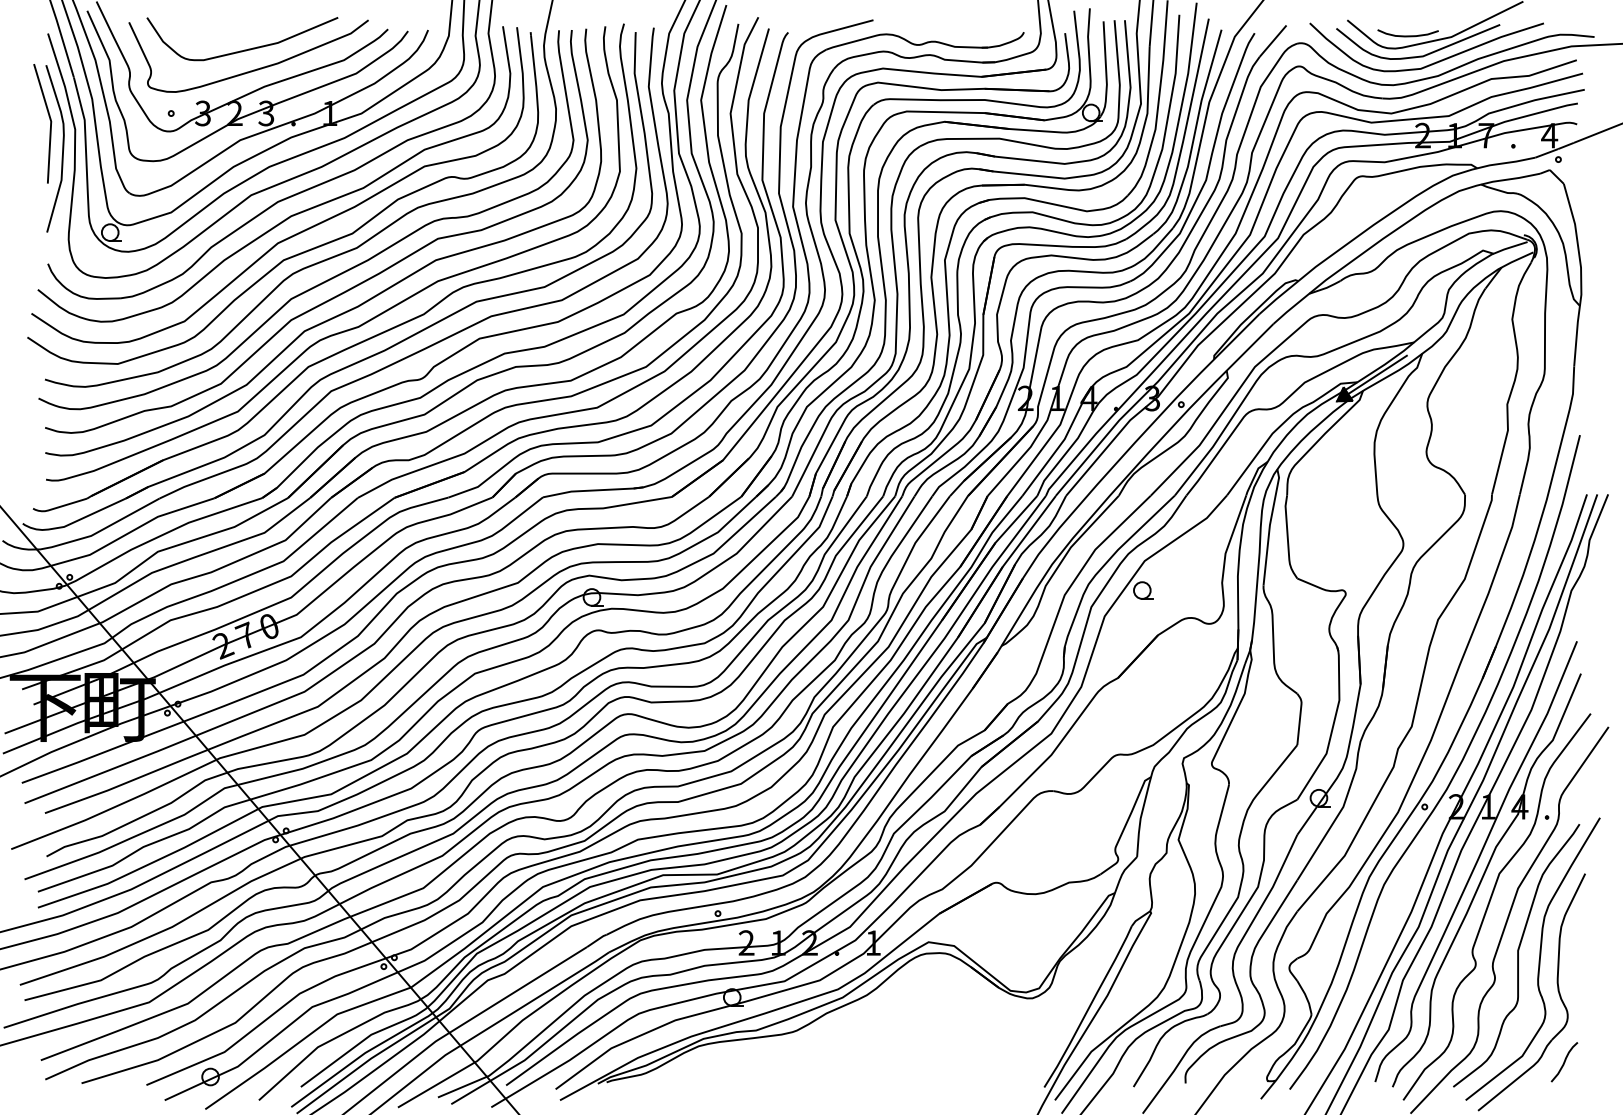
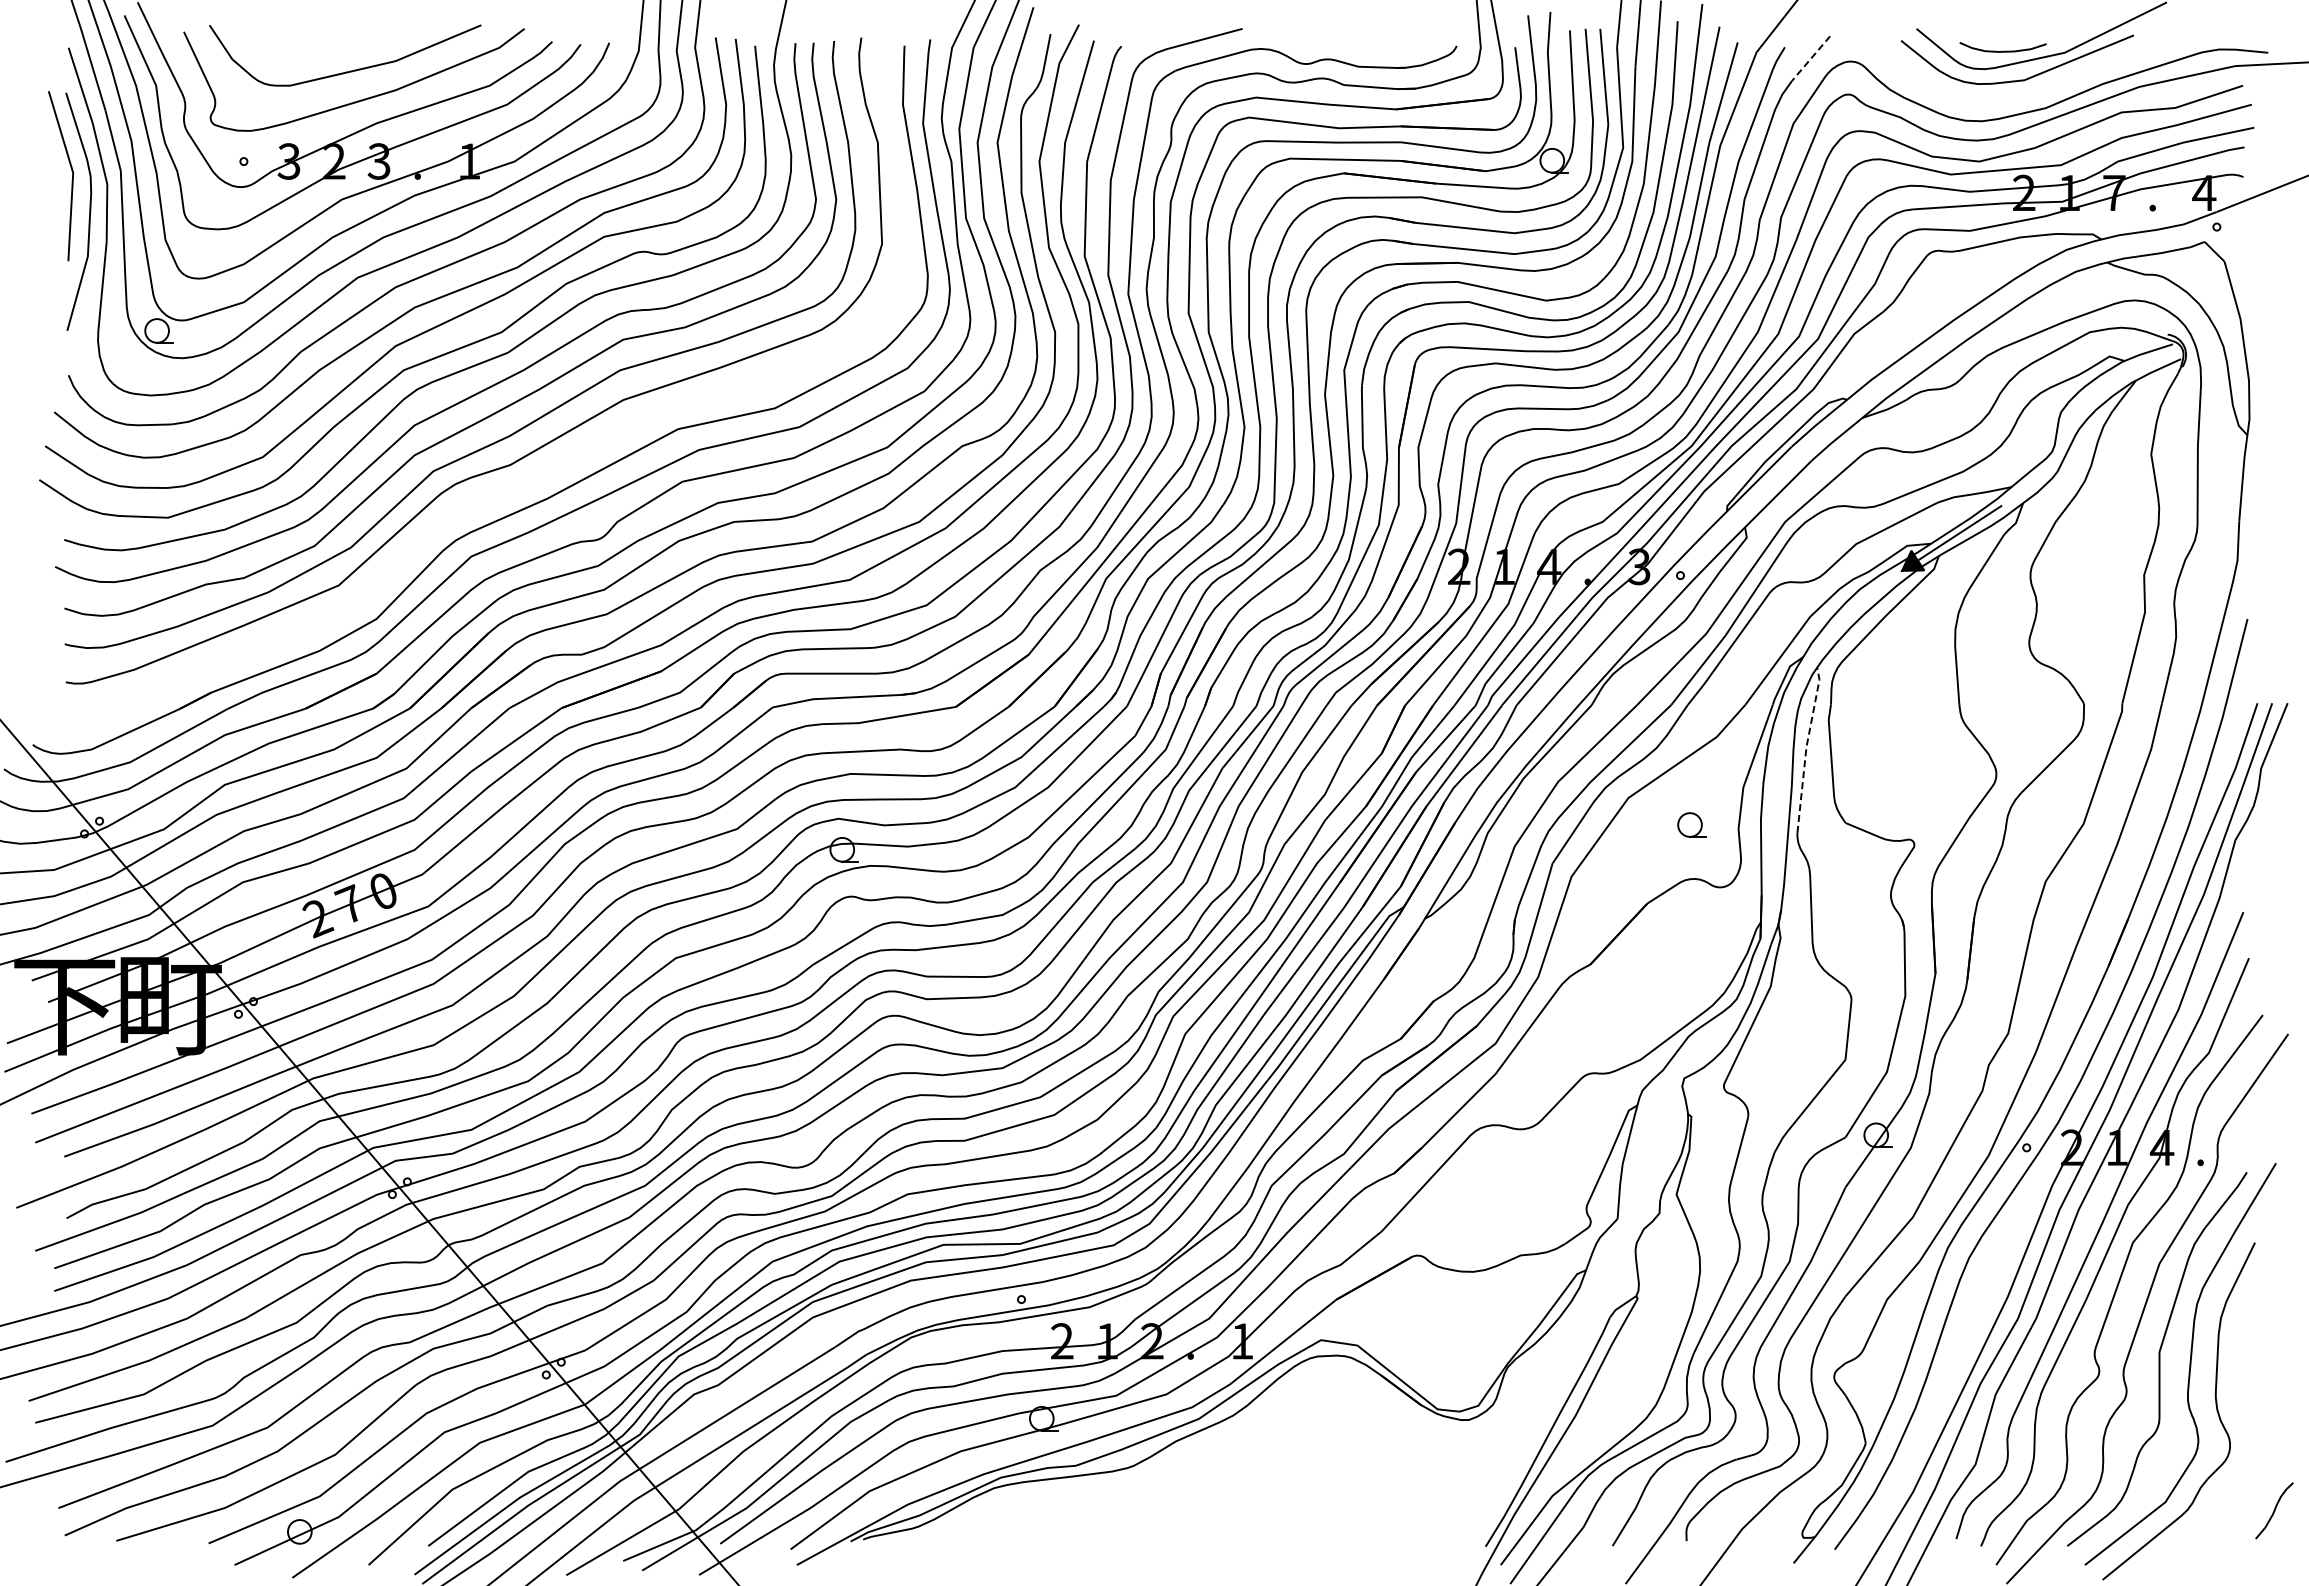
line: (1272, 41) -> (1810, 59), solid -> dashed
curve: (1433, 62) -> (2039, 89), removed
part: (367, 338) -> (523, 481), removed
line: (1269, 525) -> (1806, 747), solid -> dashed
part: (1143, 590) -> (1691, 824), moved
curve: (1564, 1061) -> (2274, 1510), moved

